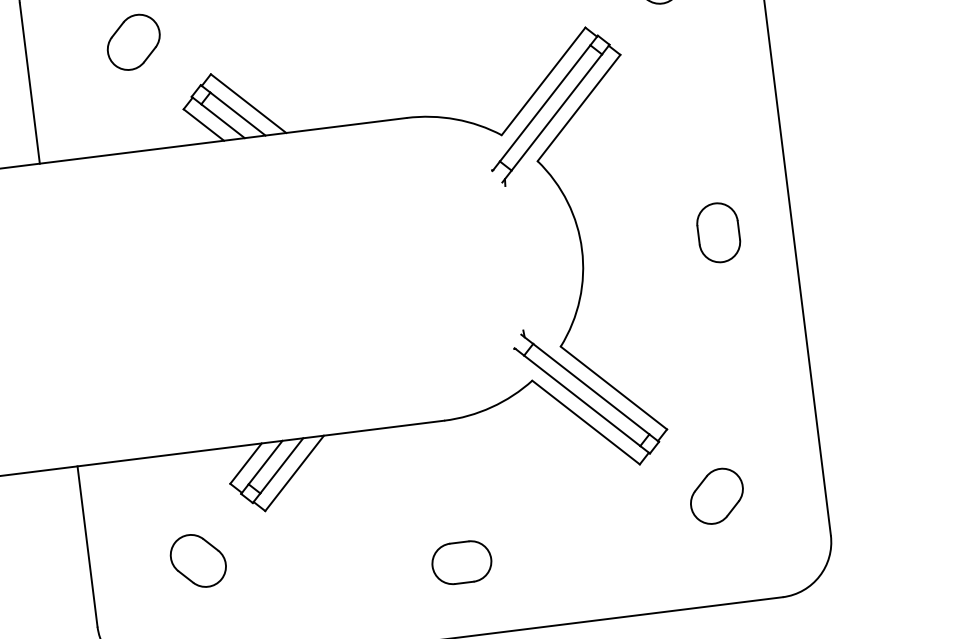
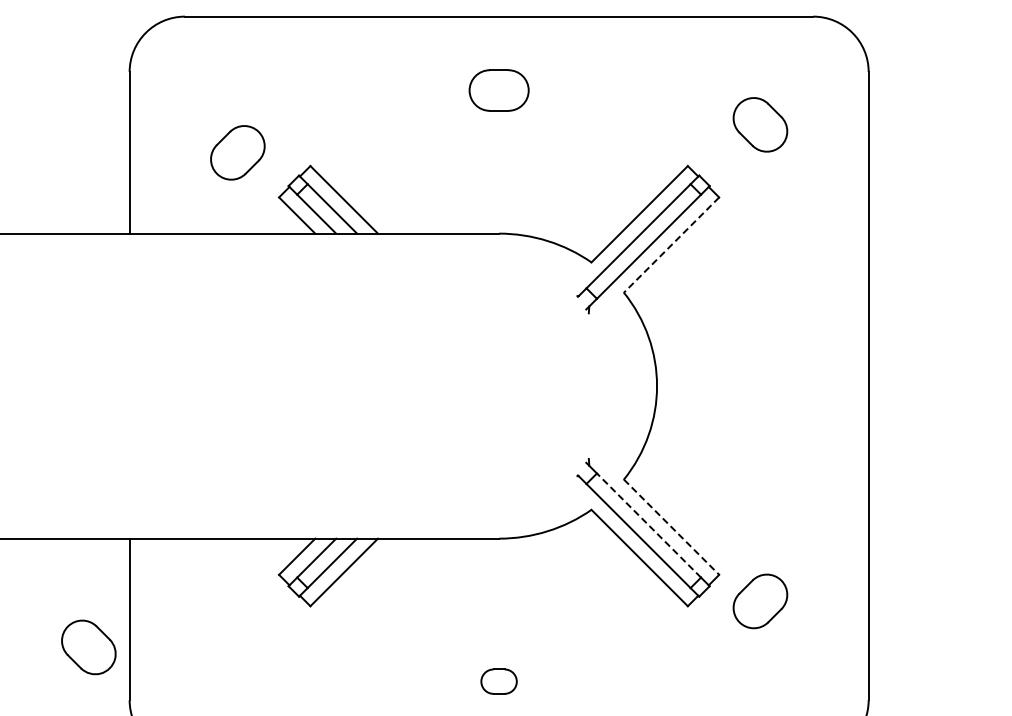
part: (133, 42) -> (237, 152), moved
line: (579, 108) -> (671, 245), solid -> dashed
part: (718, 232) -> (794, 385), removed
line: (613, 388) -> (671, 527), solid -> dashed
line: (591, 389) -> (649, 525), solid -> dashed
part: (717, 496) -> (760, 601), moved
part: (198, 561) -> (88, 647), moved
part: (461, 562) -> (498, 681), size x0.6

